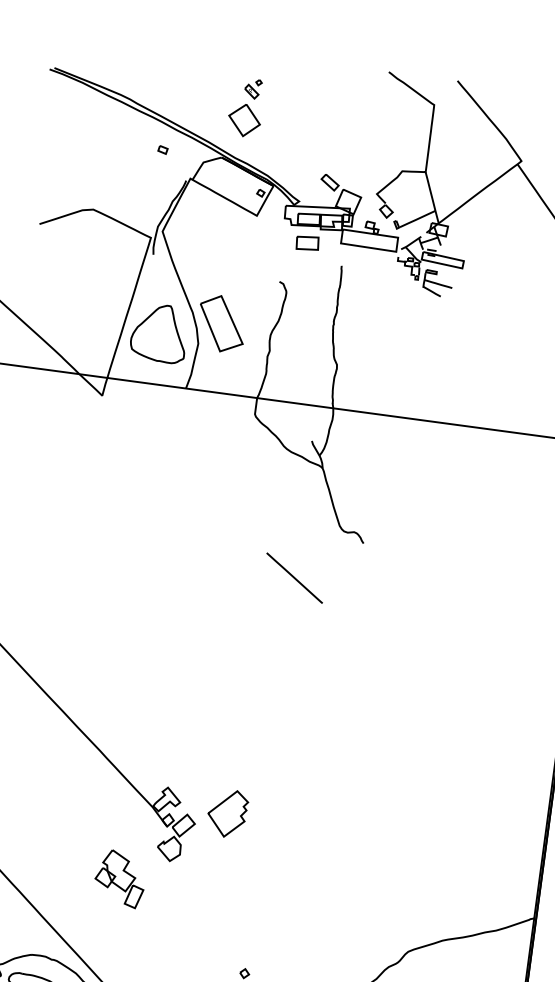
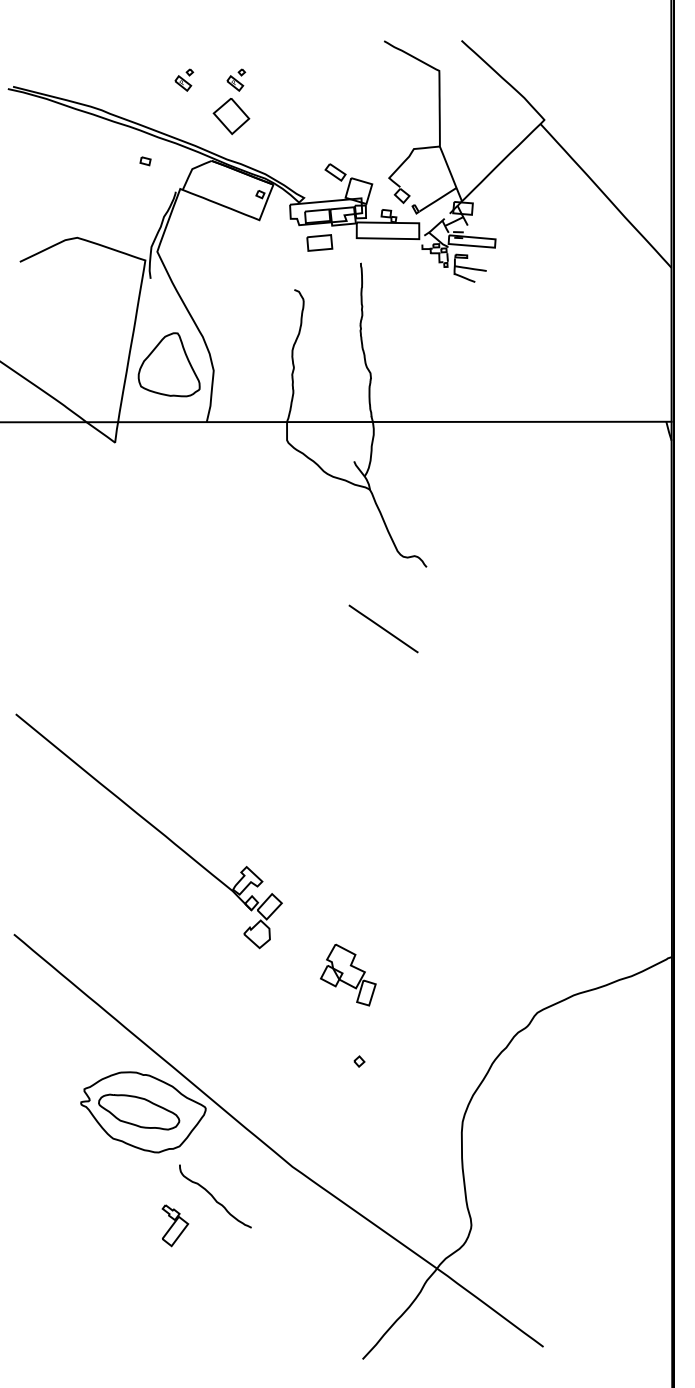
part: (207, 82) -> (184, 79), added
part: (221, 323) -> (236, 344), removed
line: (294, 577) -> (383, 628), moved
part: (227, 813) -> (316, 886), removed
part: (120, 878) -> (348, 974), moved

